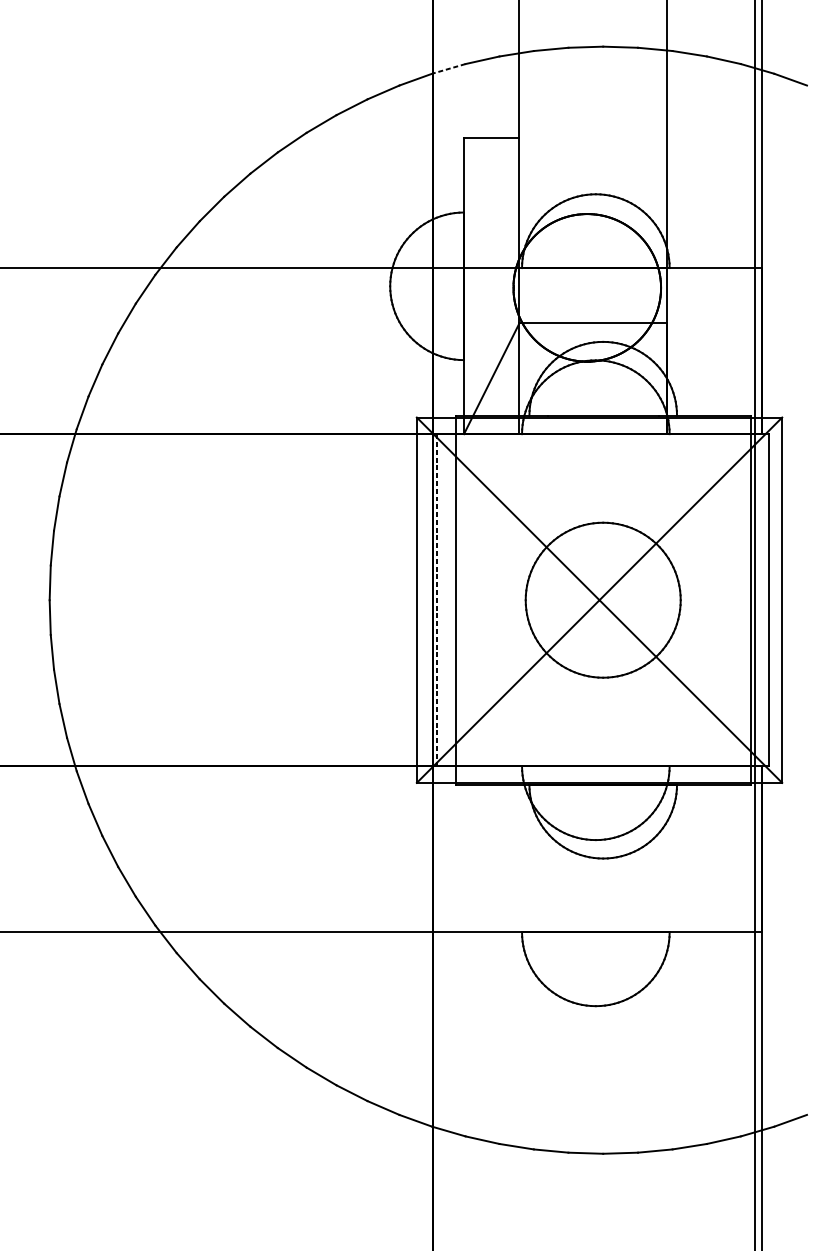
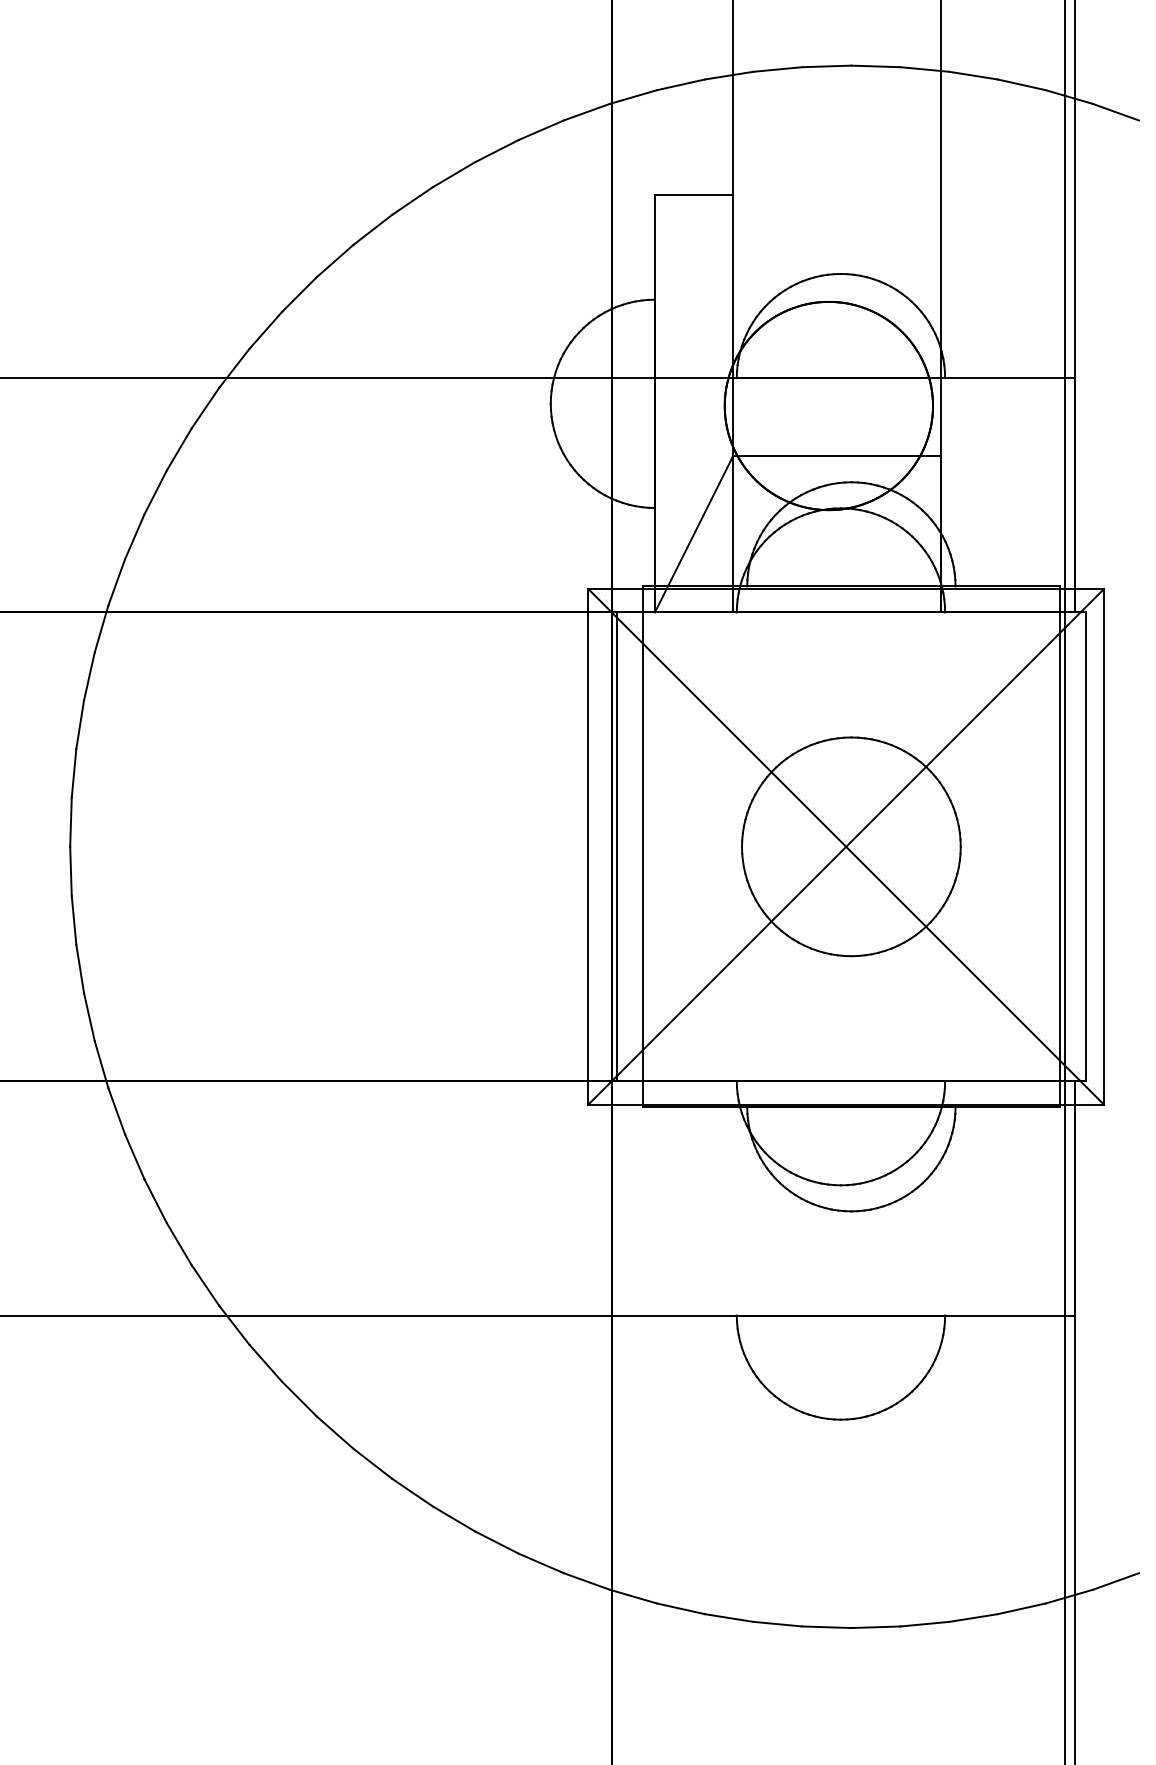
line: (448, 69) -> (633, 97), dashed -> solid
line: (437, 600) -> (617, 847), dashed -> solid

